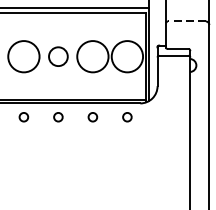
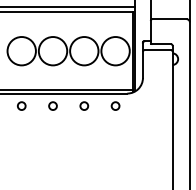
line: (186, 21) -> (169, 19), dashed -> solid
circle: (57, 57) -> (52, 51), size x1.67

